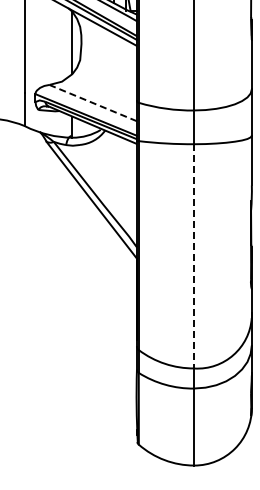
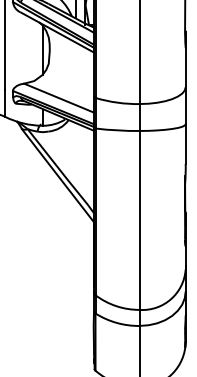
line: (92, 102) -> (58, 97), dashed -> solid
line: (194, 256) -> (139, 220), dashed -> solid

